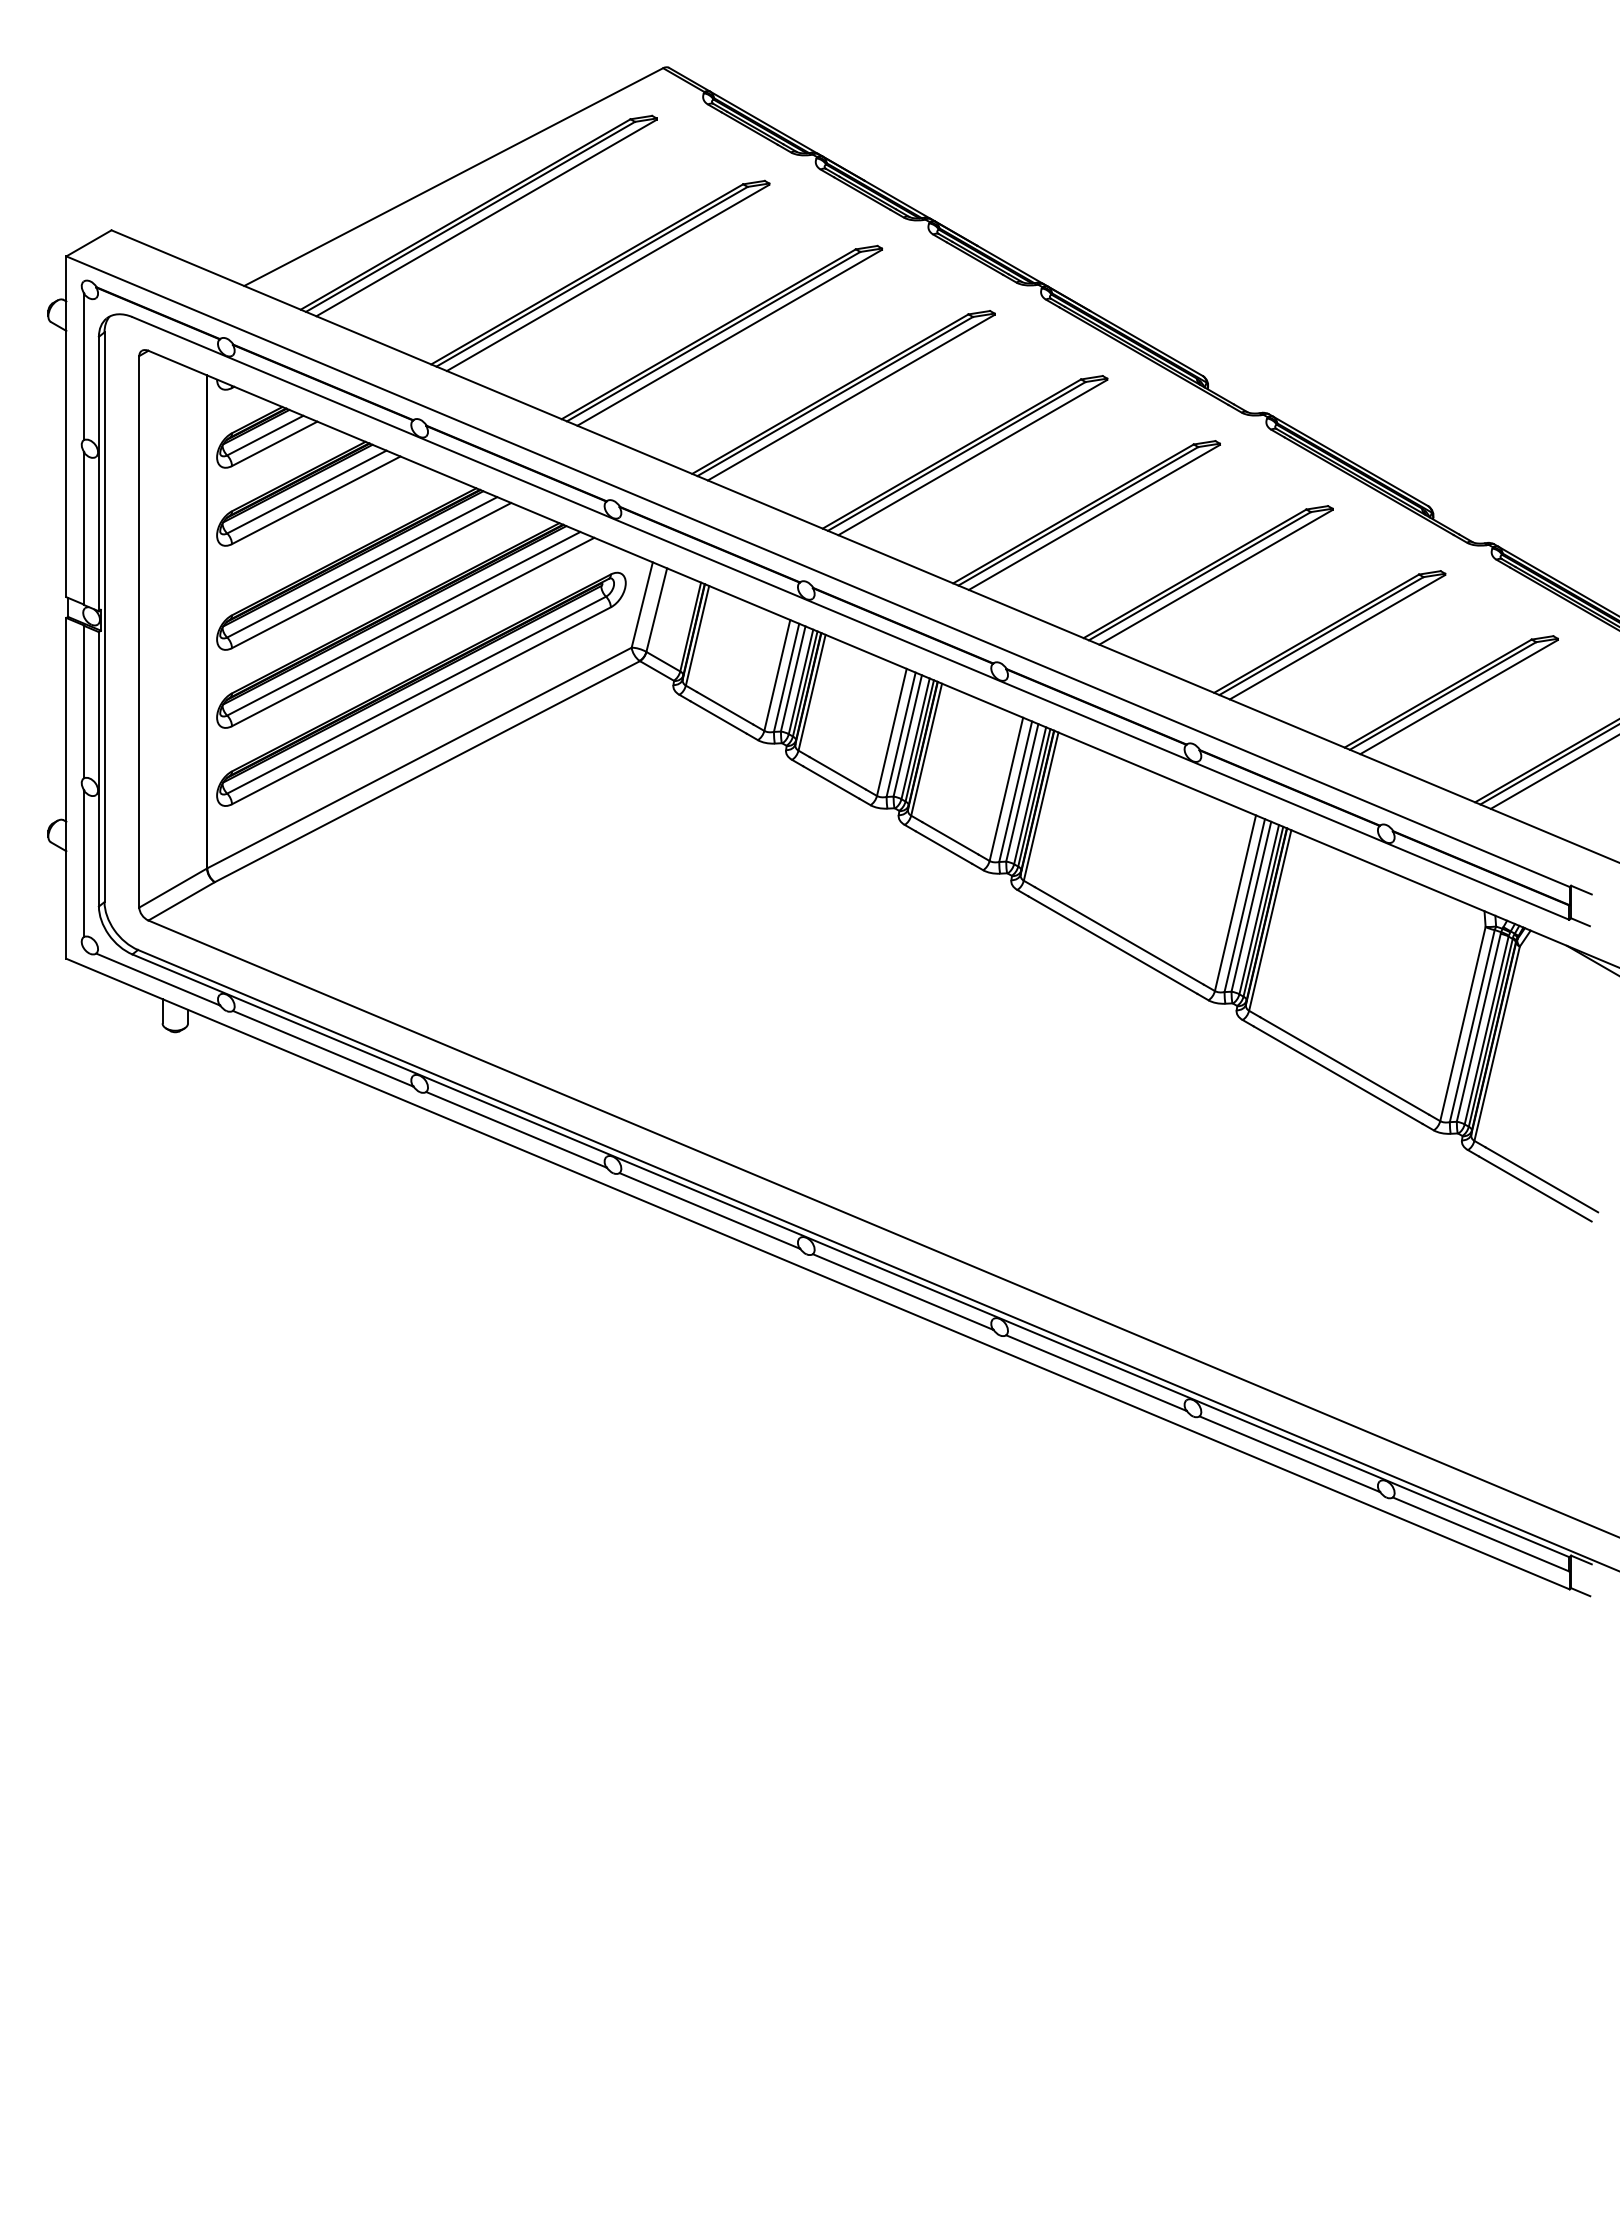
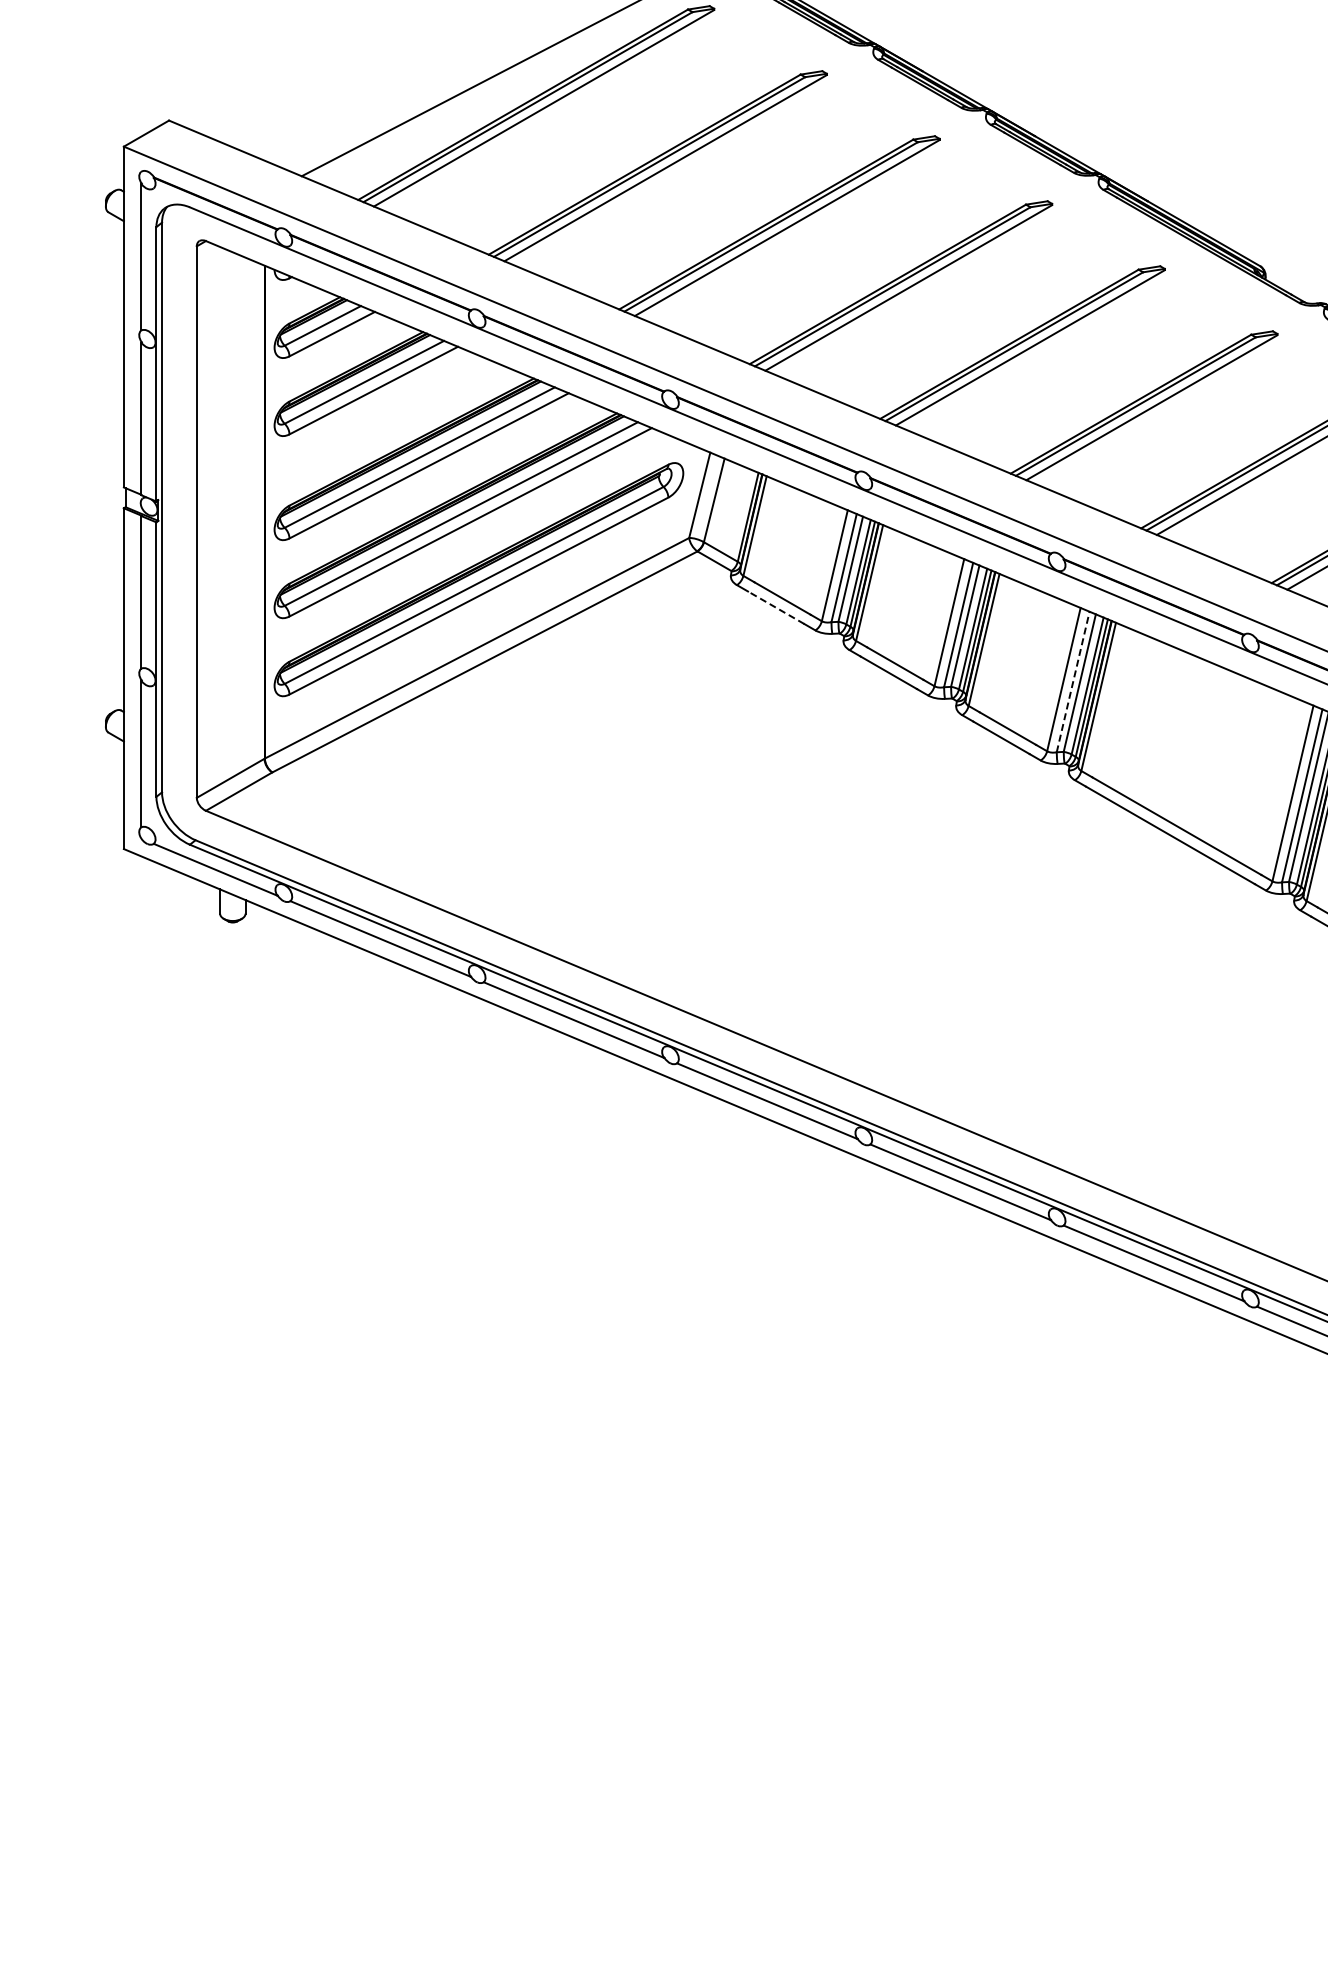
line: (718, 717) -> (776, 607), solid -> dashed
line: (1015, 791) -> (1073, 681), solid -> dashed

